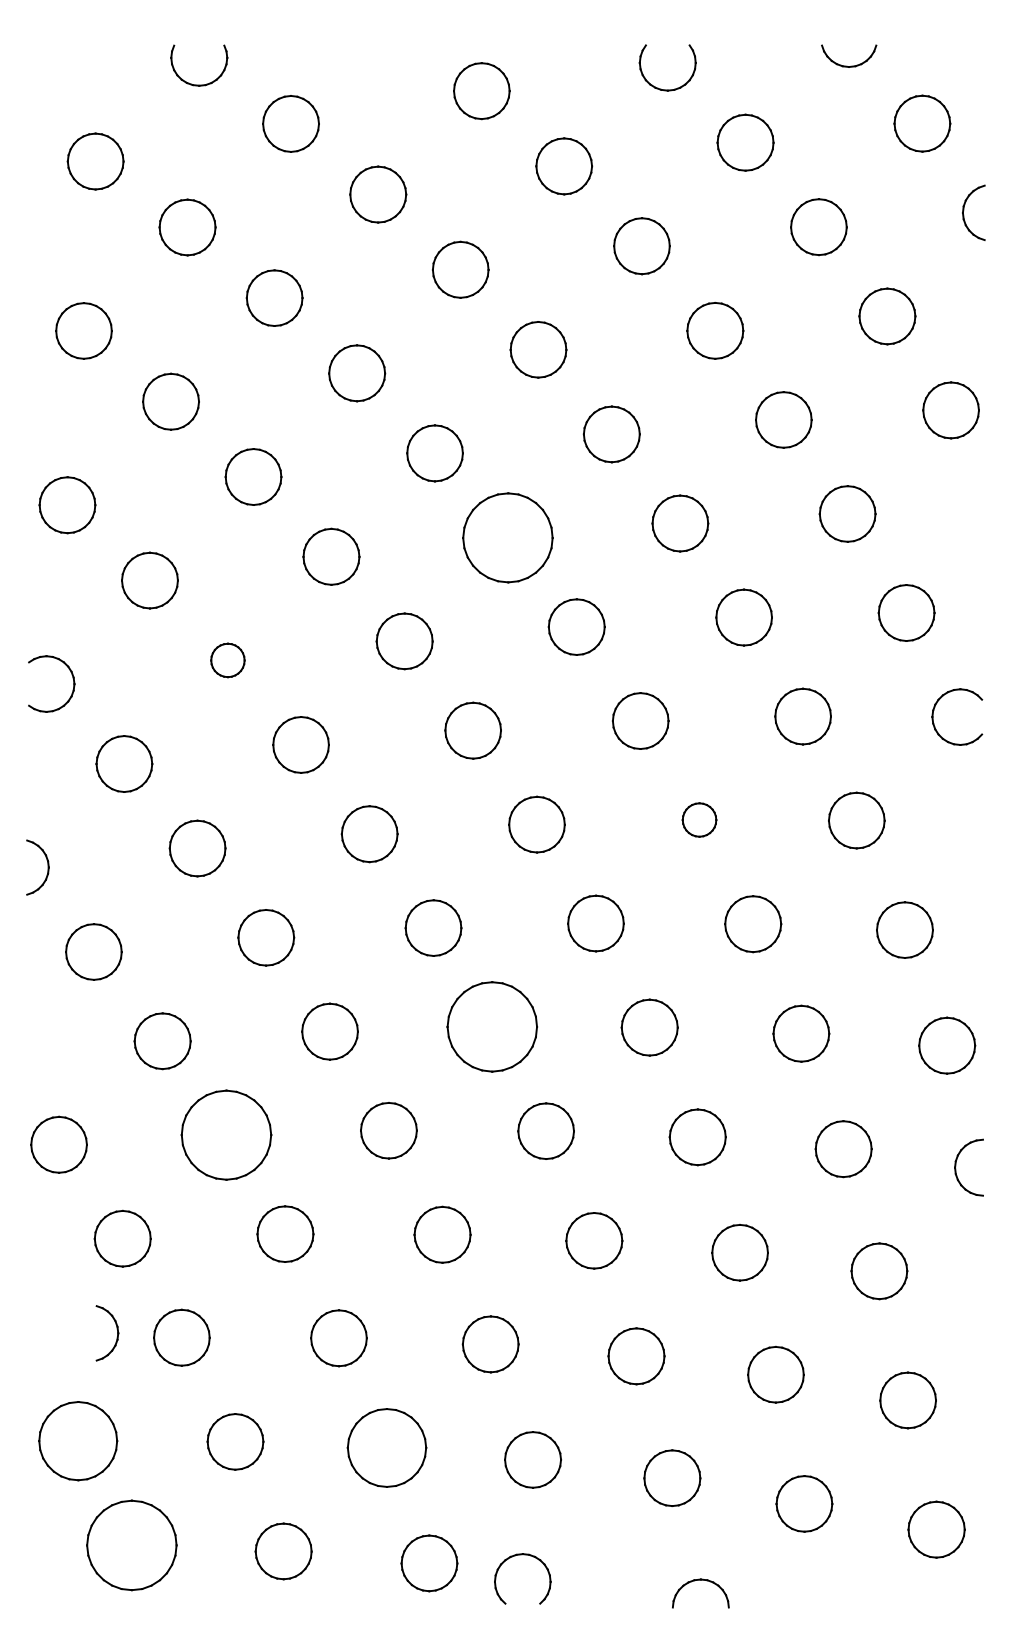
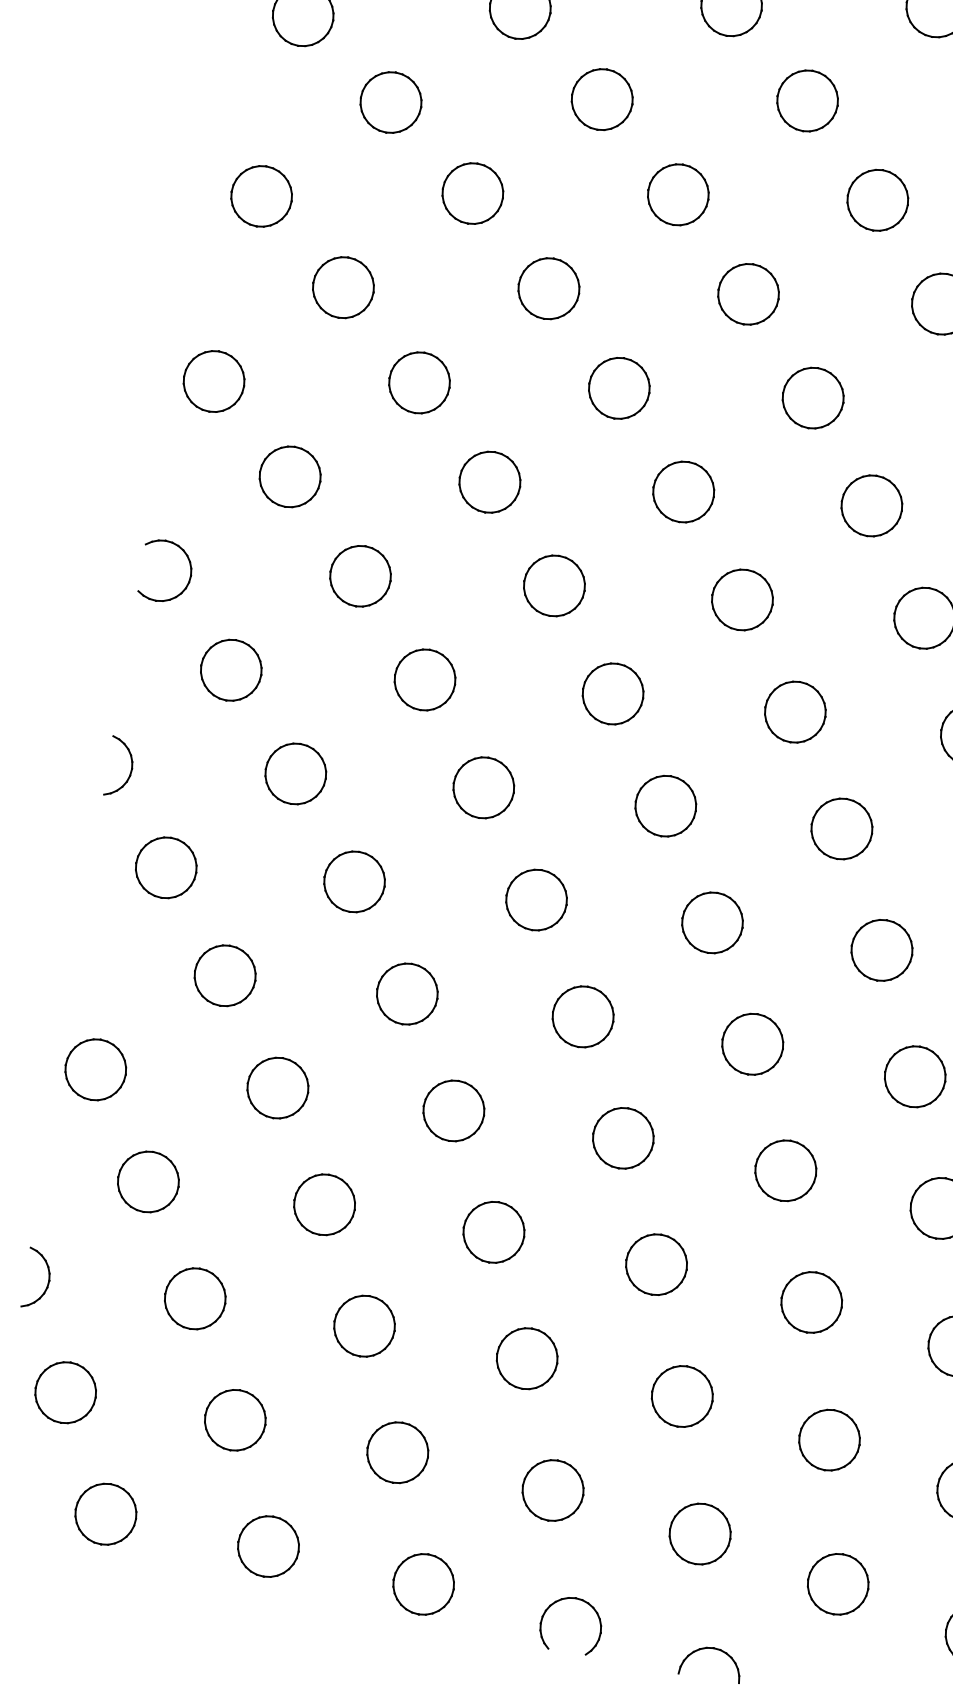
part: (508, 537) -> (684, 491), size x0.62
part: (227, 660) -> (360, 576), size x1.67
part: (699, 819) -> (841, 828), size x1.67
part: (492, 1027) -> (583, 1017), size x0.62
part: (226, 1135) -> (277, 1088), size x0.62
part: (116, 1329) -> (48, 1276), moved
part: (77, 1441) -> (64, 1392), size x0.71
part: (387, 1447) -> (398, 1452), size x0.71
part: (131, 1545) -> (105, 1514), size x0.62
part: (522, 1555) -> (574, 1599), moved

